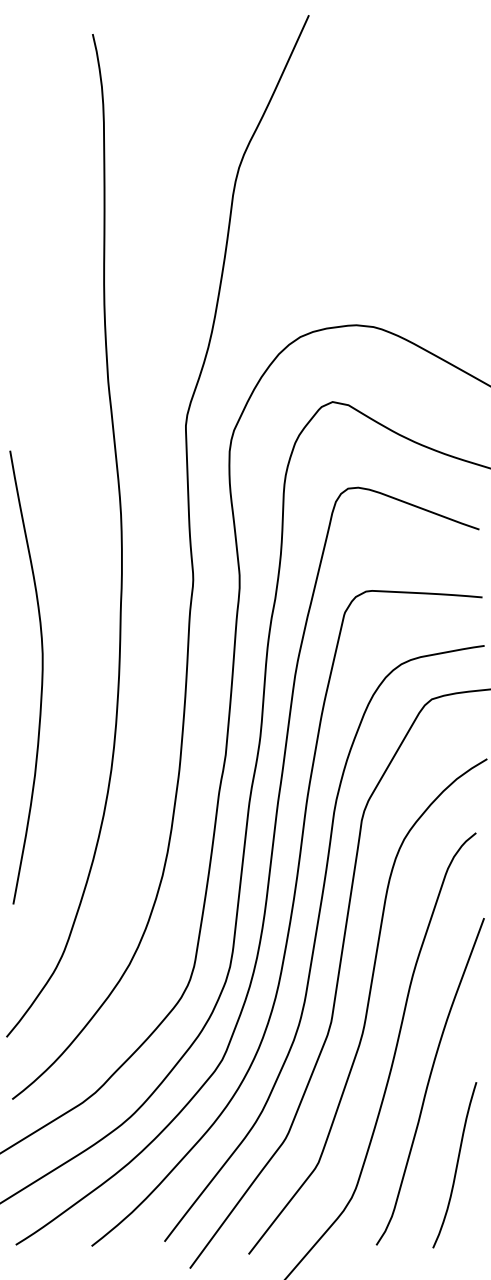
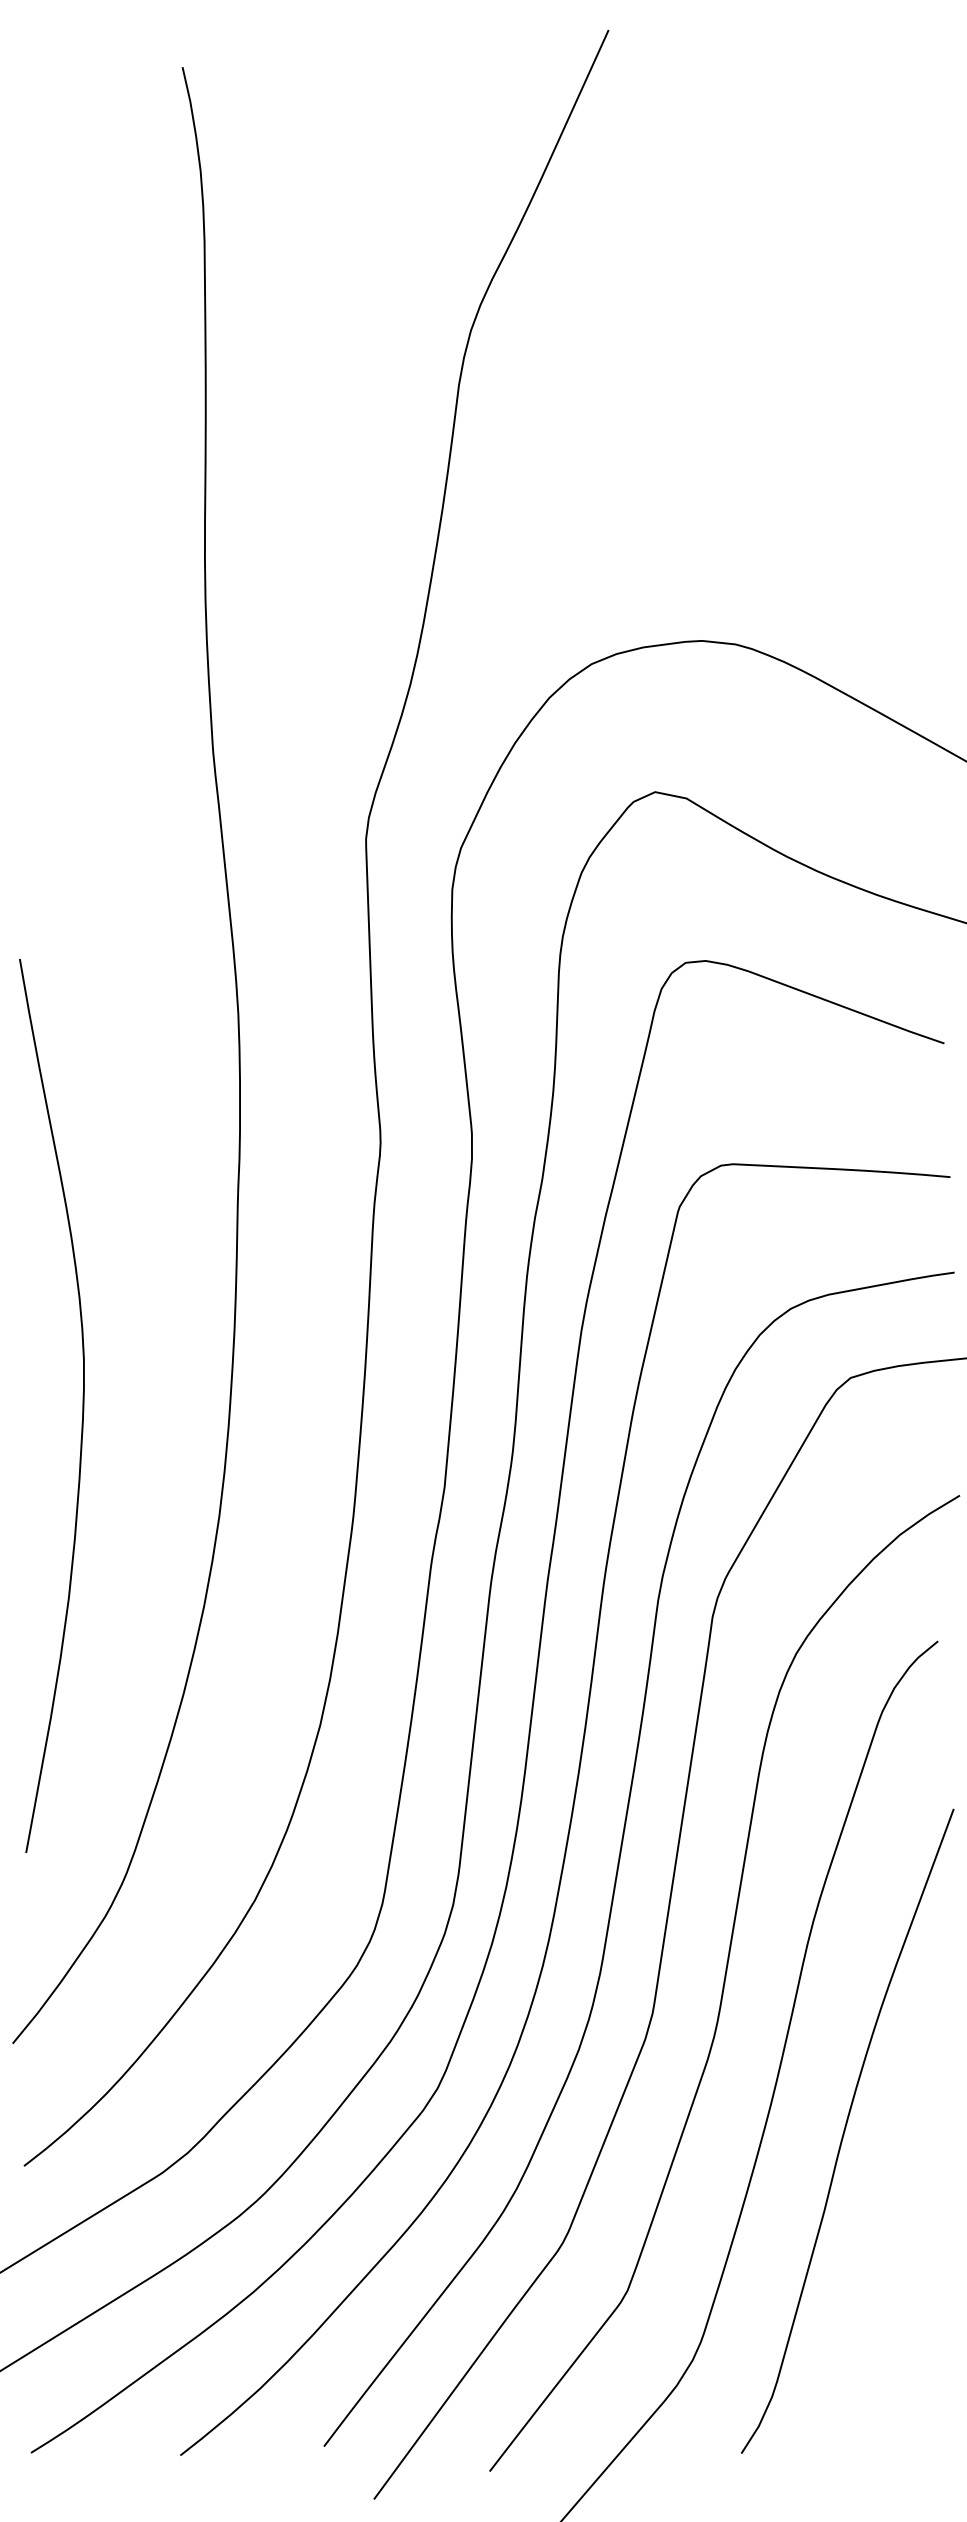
curve: (41, 677) -> (81, 1405), moved
curve: (456, 1165) -> (899, 2296), removed

